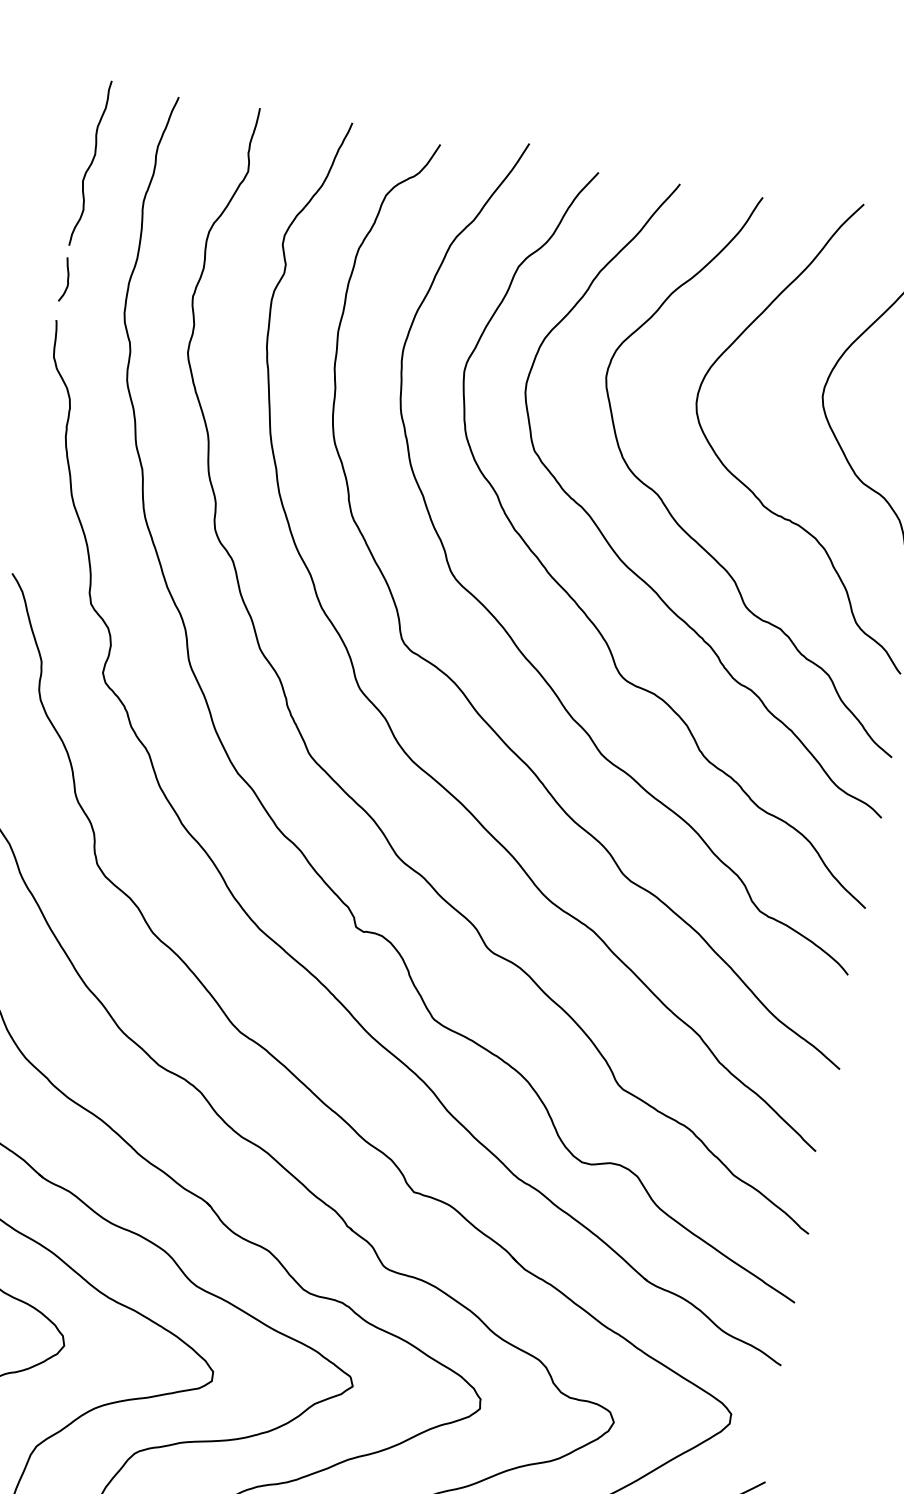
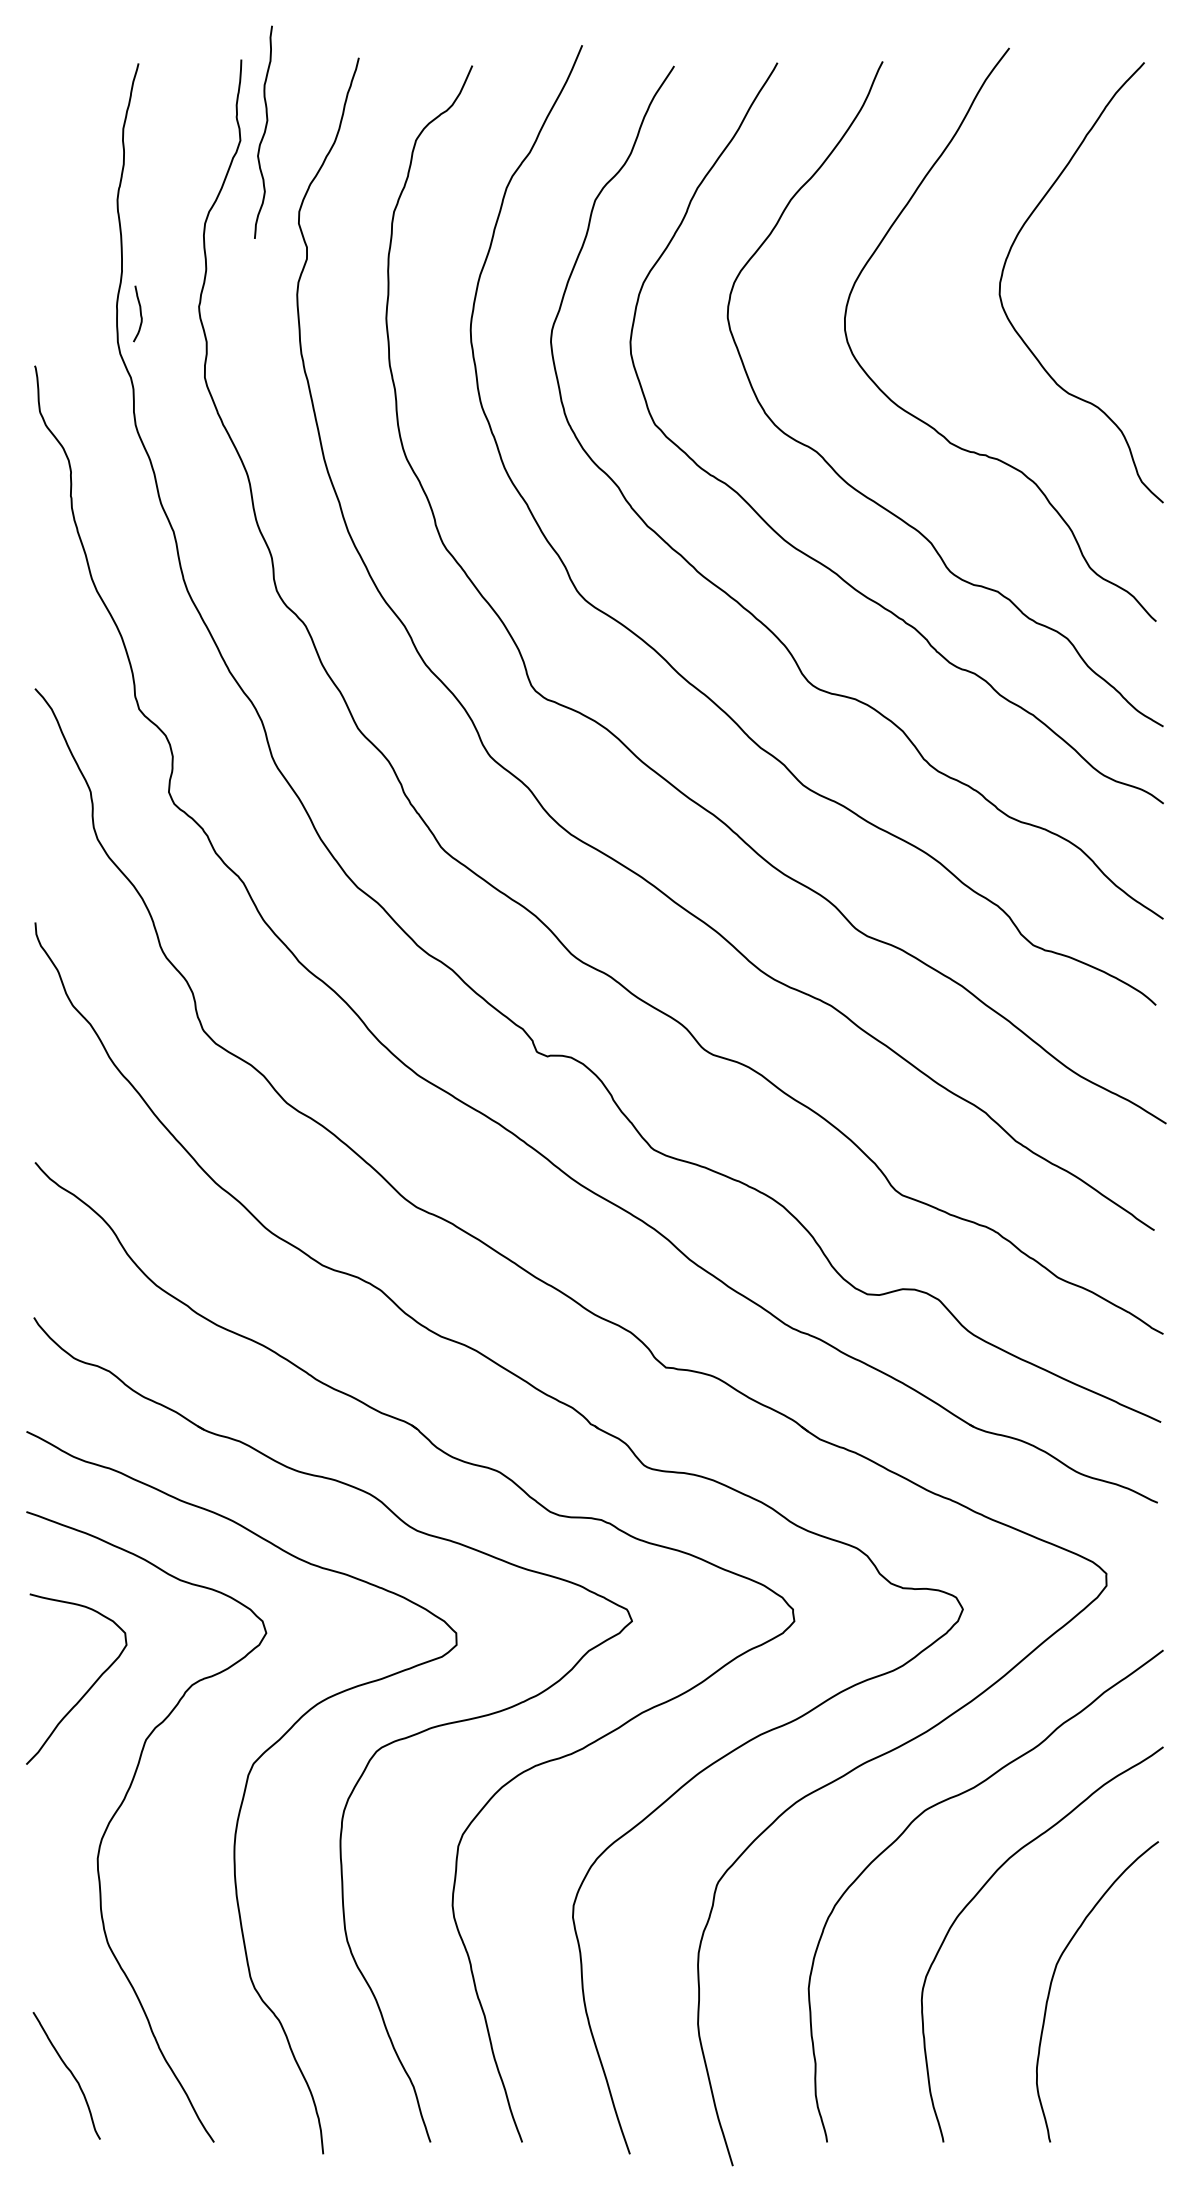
curve: (91, 162) -> (264, 131), moved
curve: (67, 278) -> (139, 311), moved

